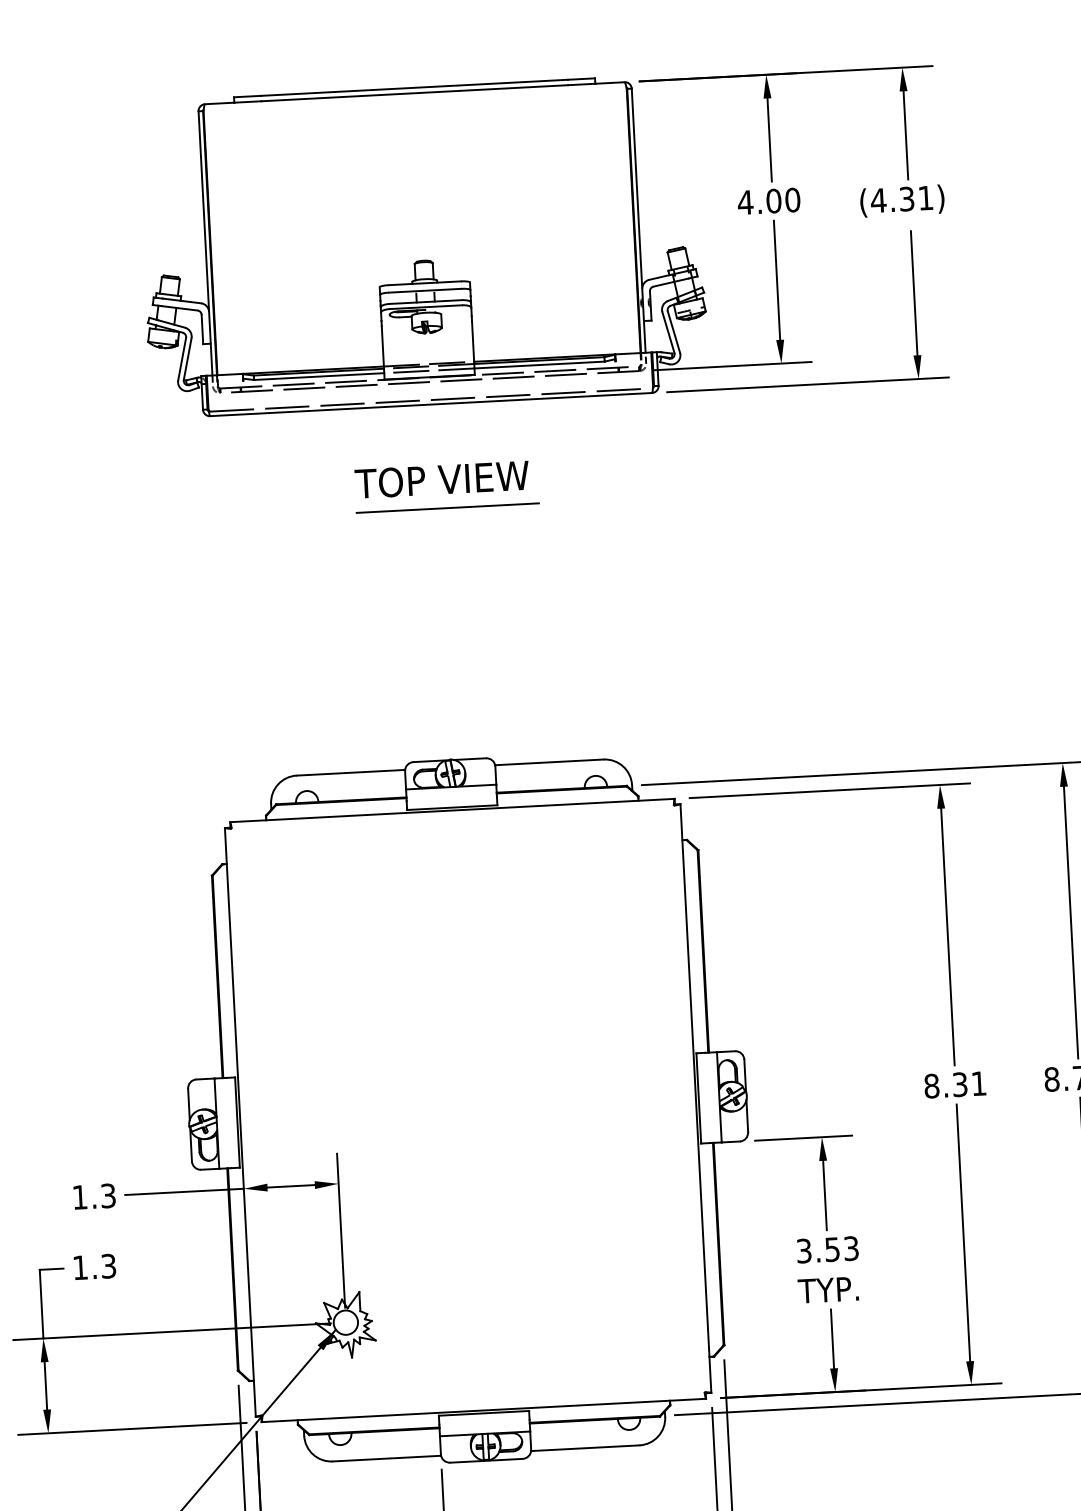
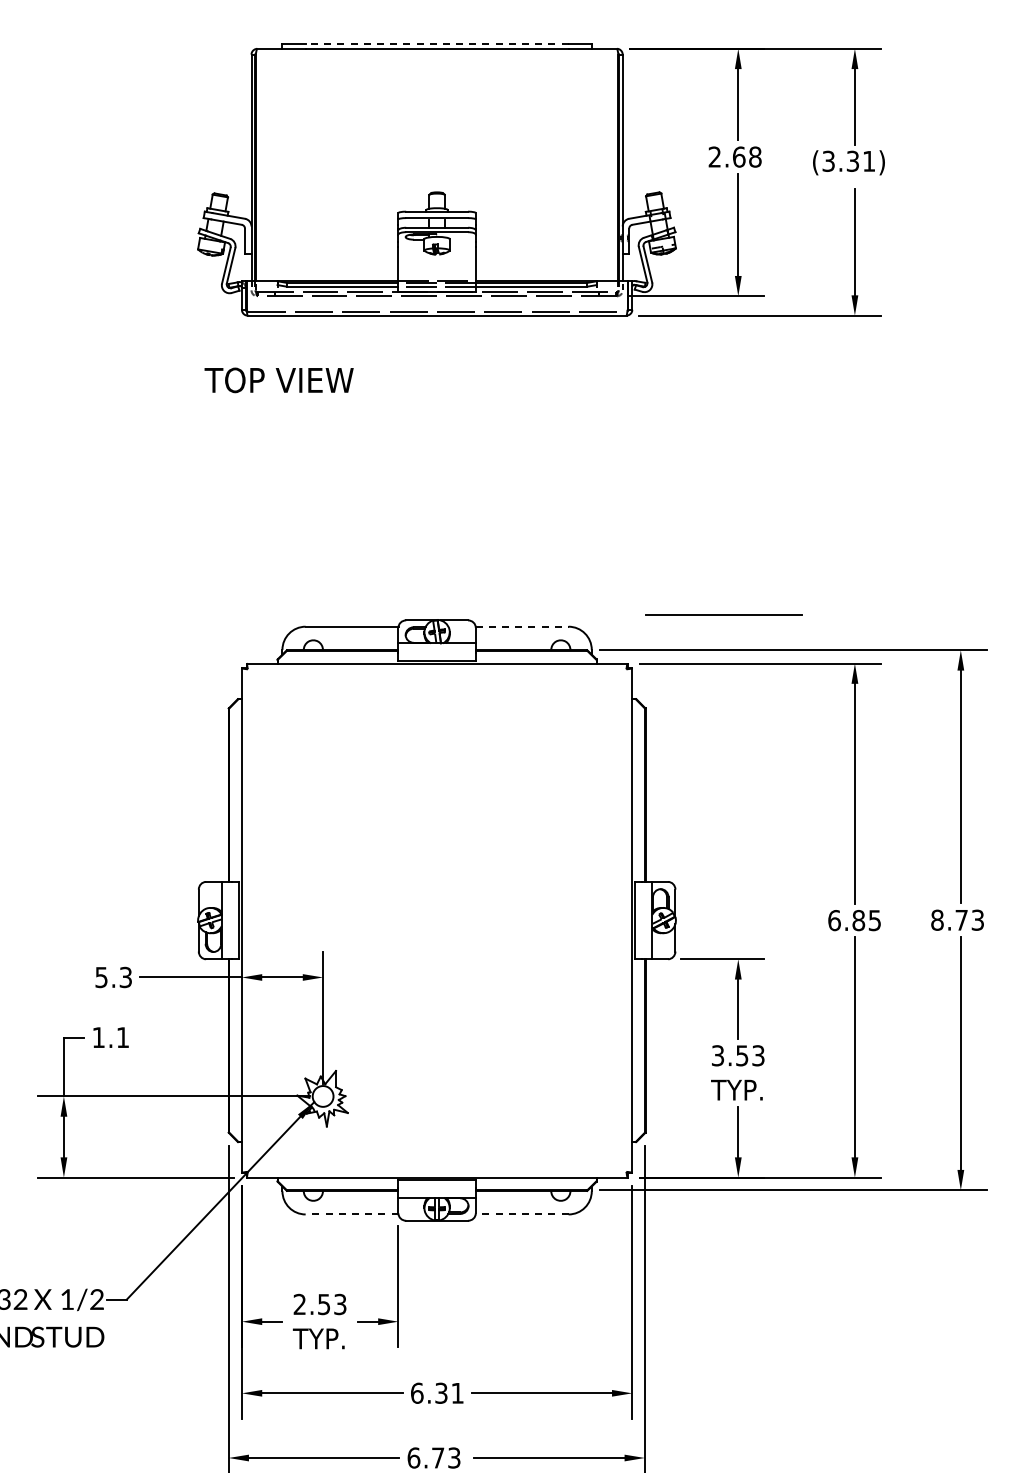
line: (413, 88) -> (436, 44), solid -> dashed
text: (878, 199) -> (828, 160), (4.31) -> (3.31)
text: (768, 200) -> (734, 156), 4.00 -> 2.68
text: (441, 479) -> (278, 380), moved
line: (447, 507) -> (723, 614), moved
line: (549, 762) -> (522, 626), solid -> dashed
text: (955, 1084) -> (854, 920), 8.31 -> 6.85
text: (79, 1197) -> (101, 977), 1.3 -> 5.3
text: (109, 1266) -> (123, 1037), 1.3 -> 1.1
line: (584, 1448) -> (521, 1214), solid -> dashed
line: (386, 1458) -> (351, 1214), solid -> dashed

